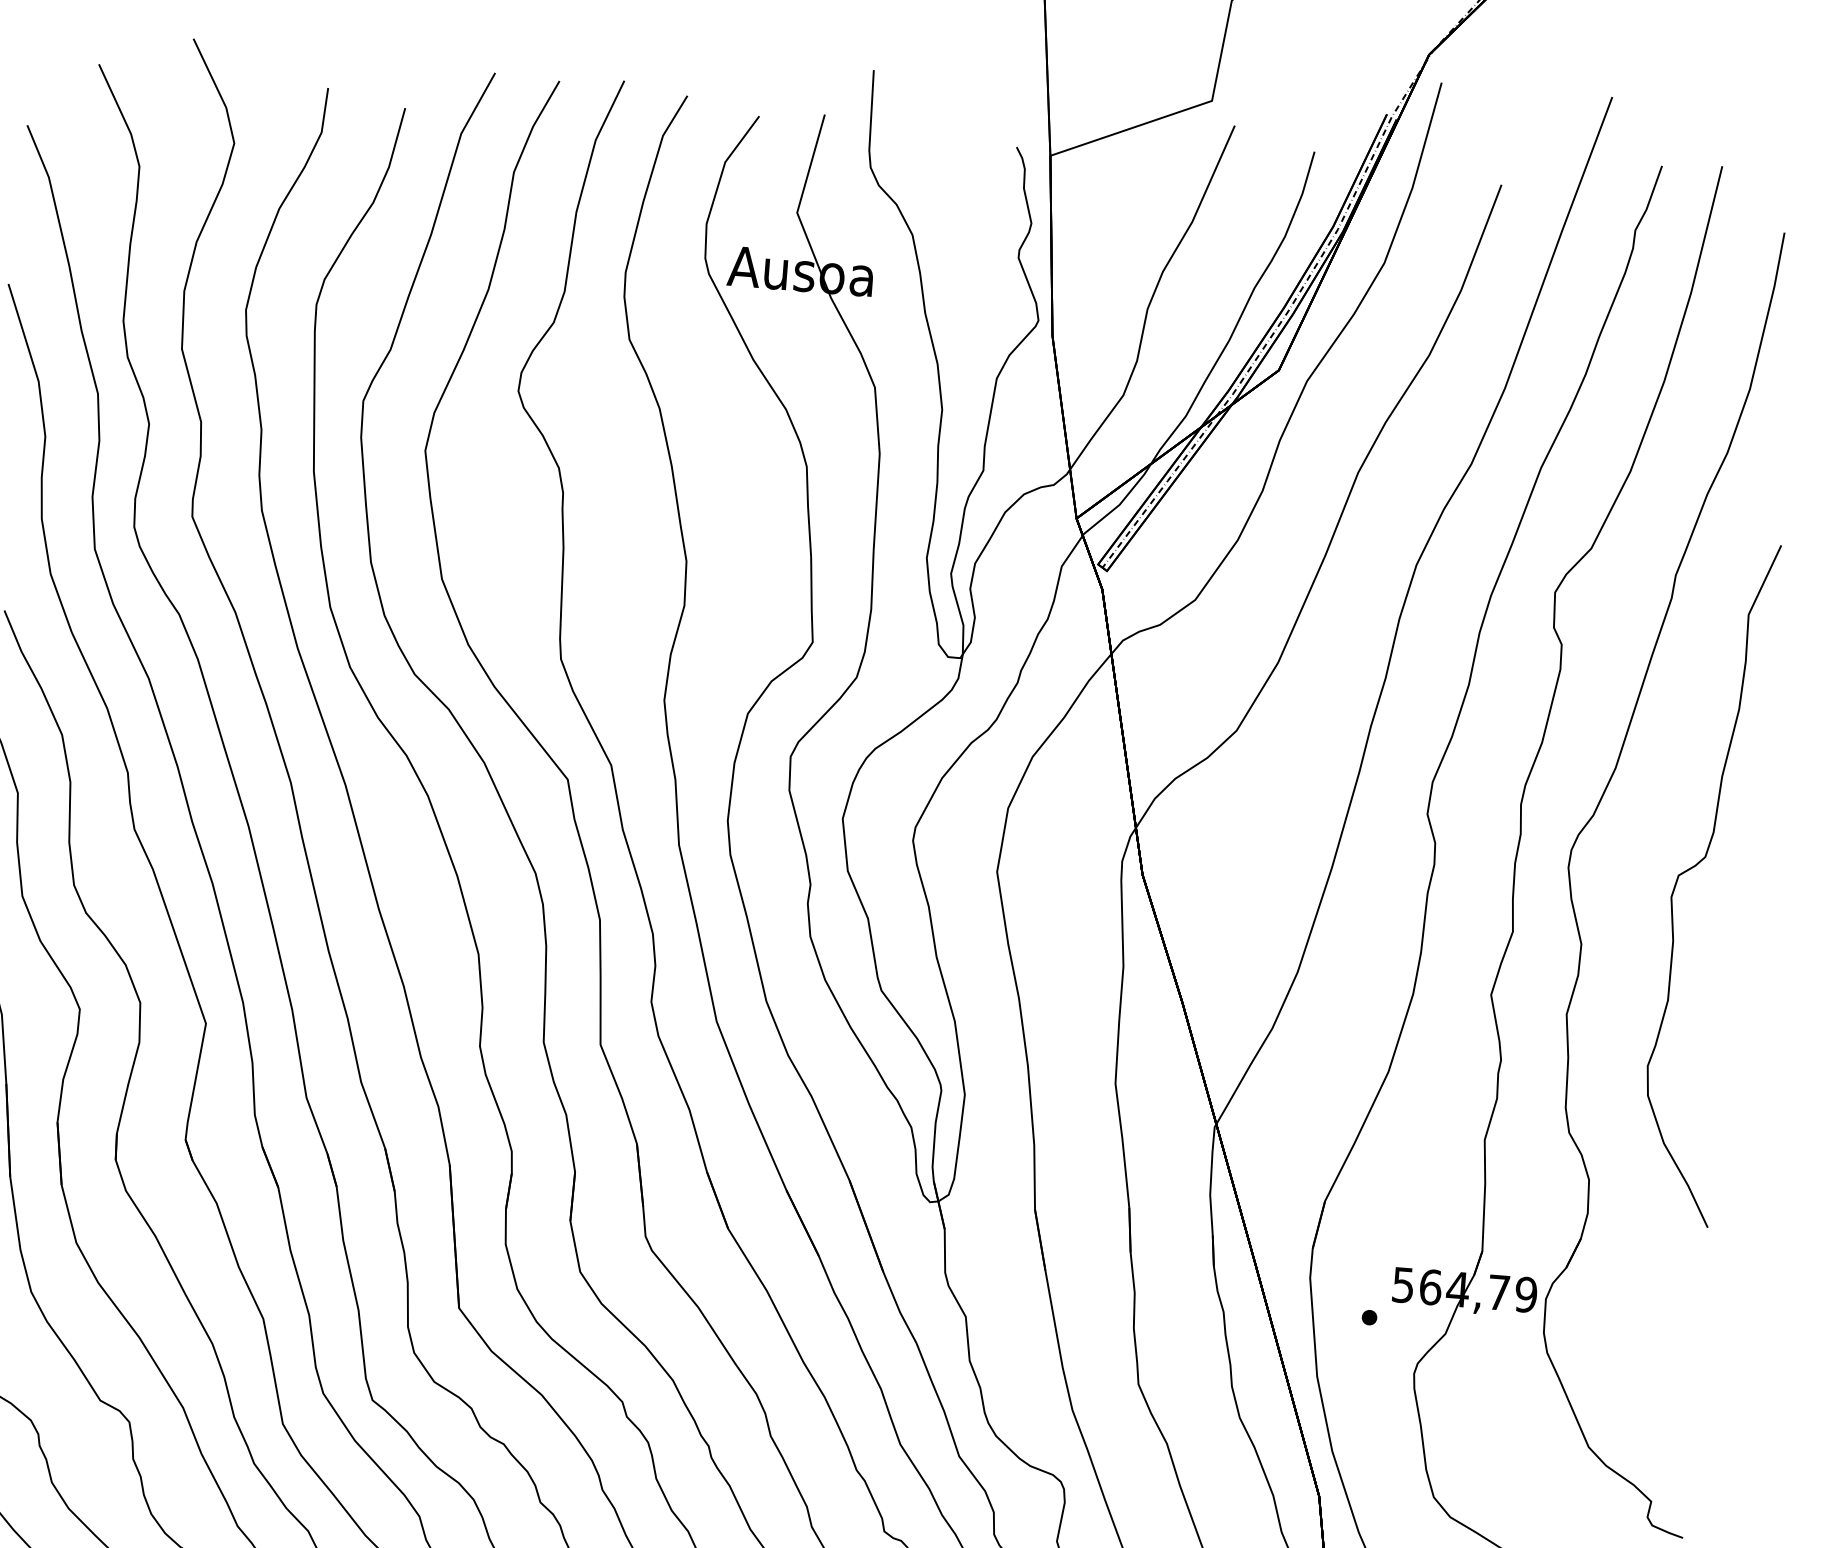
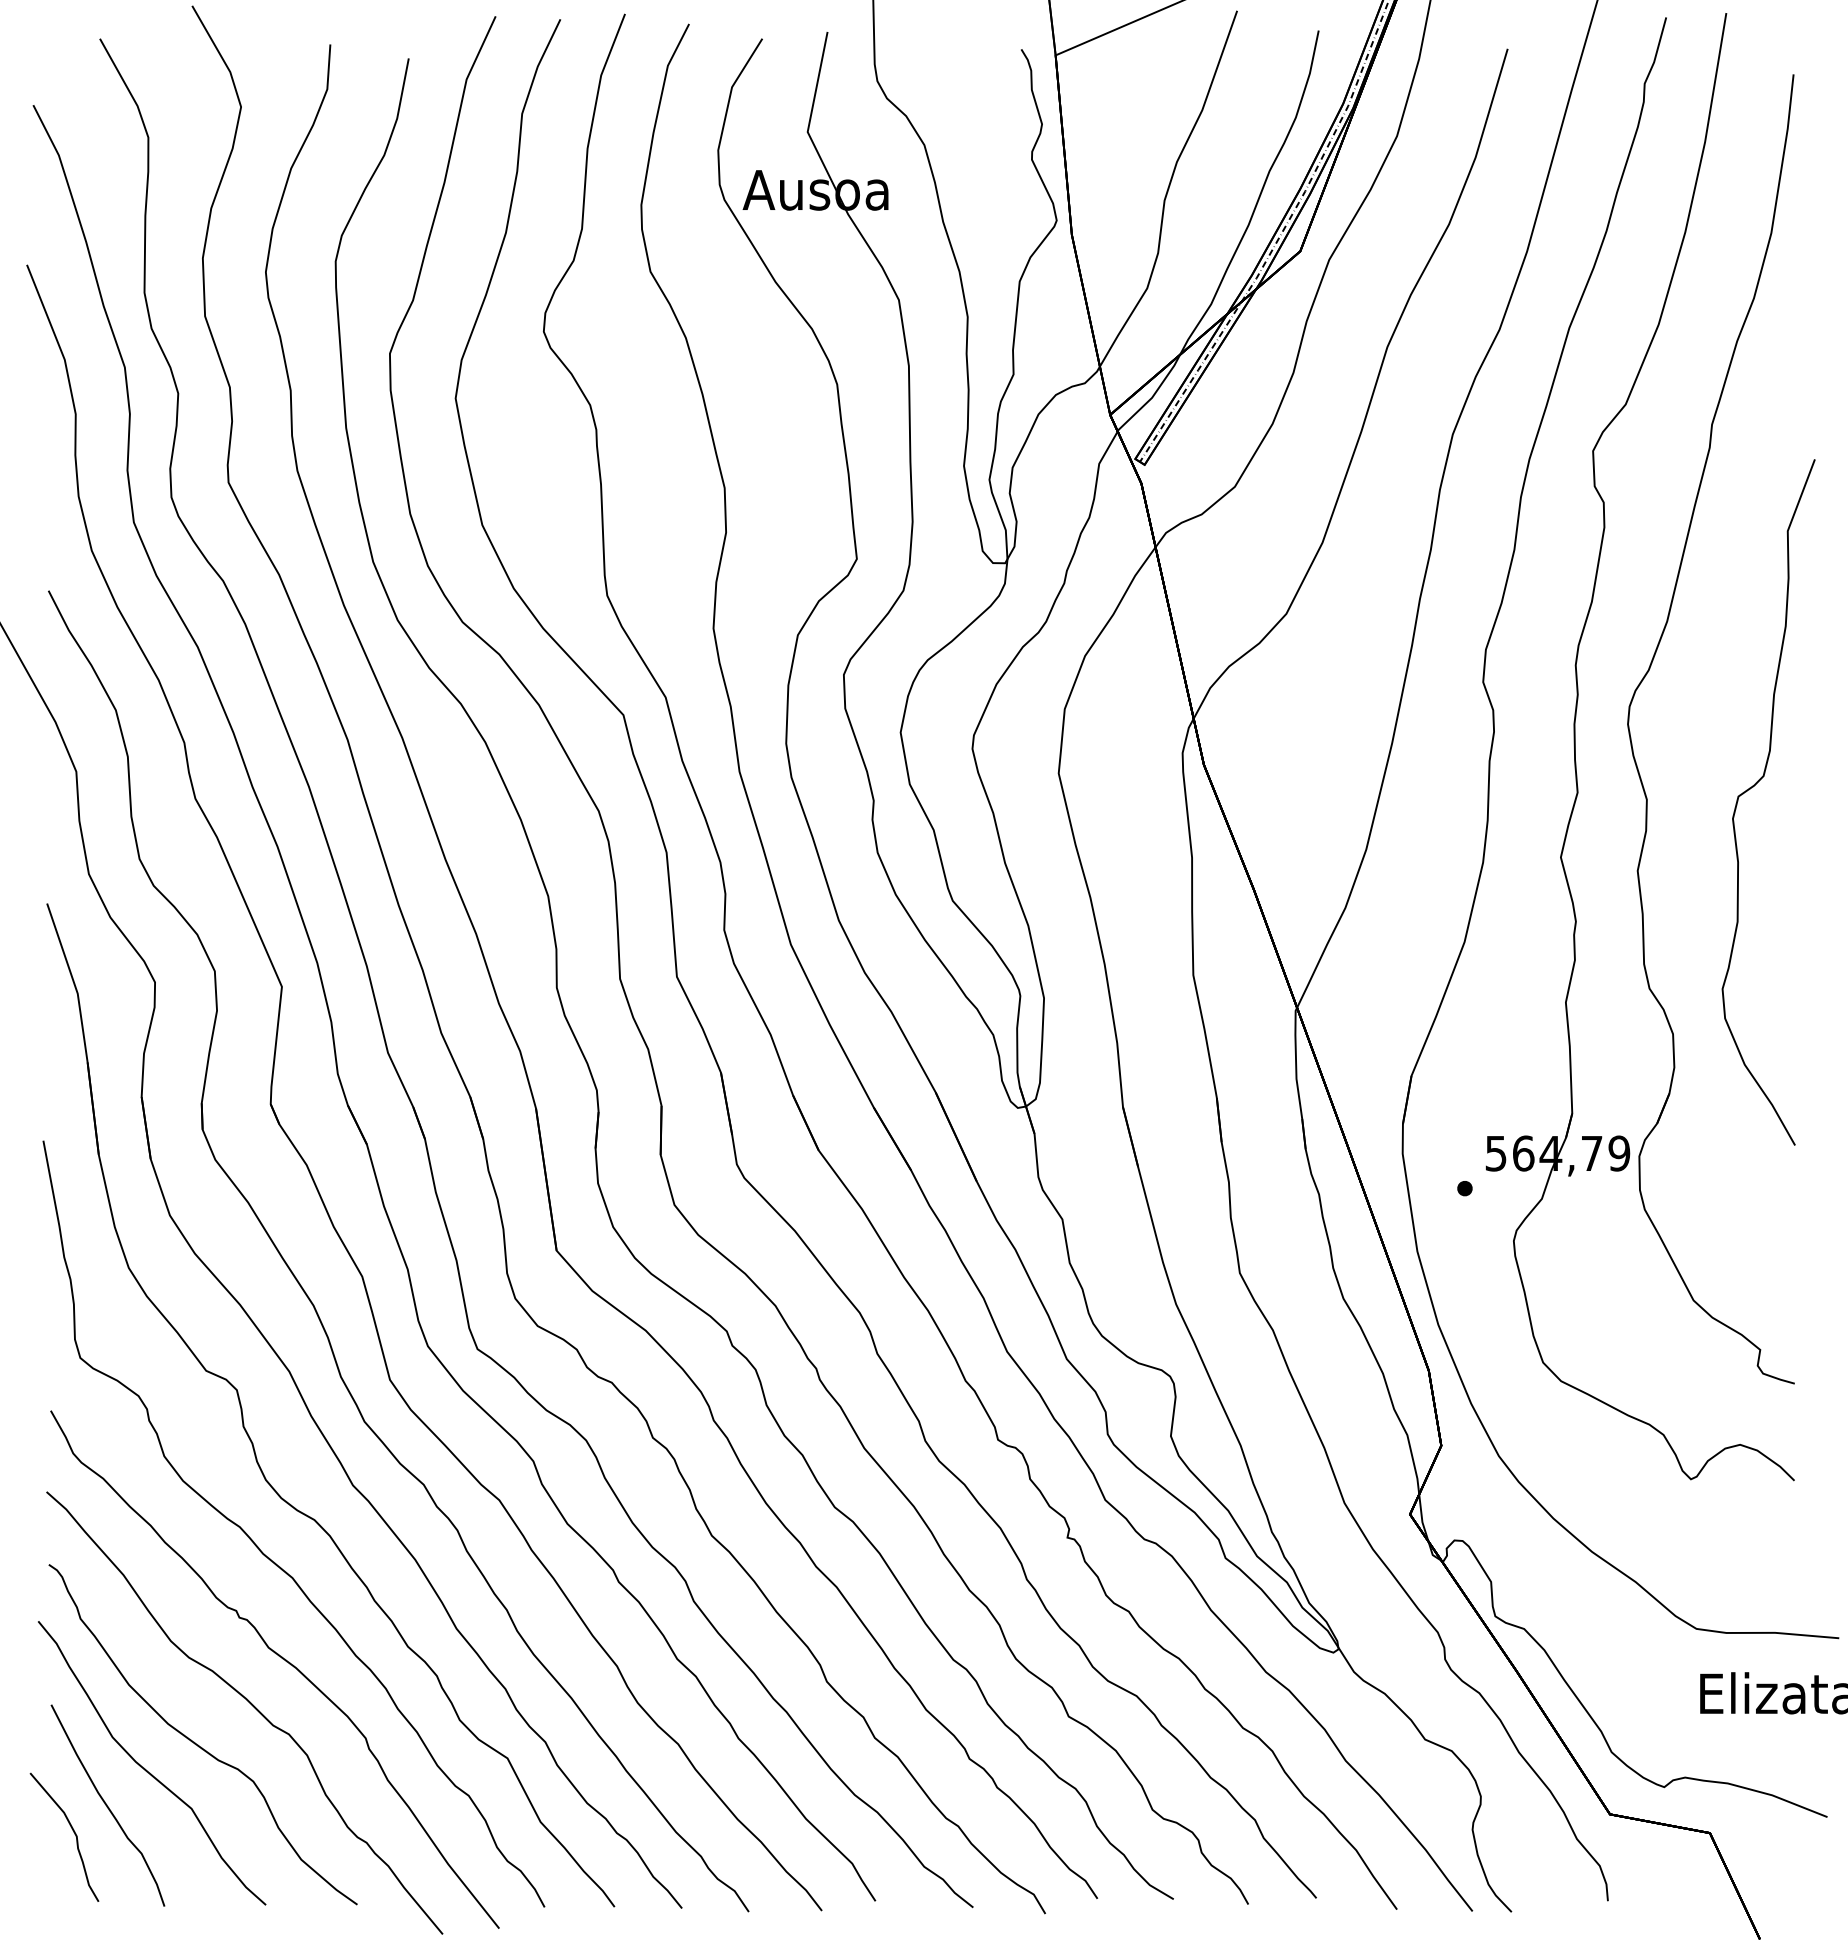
curve: (1694, 867) -> (1753, 787), moved

